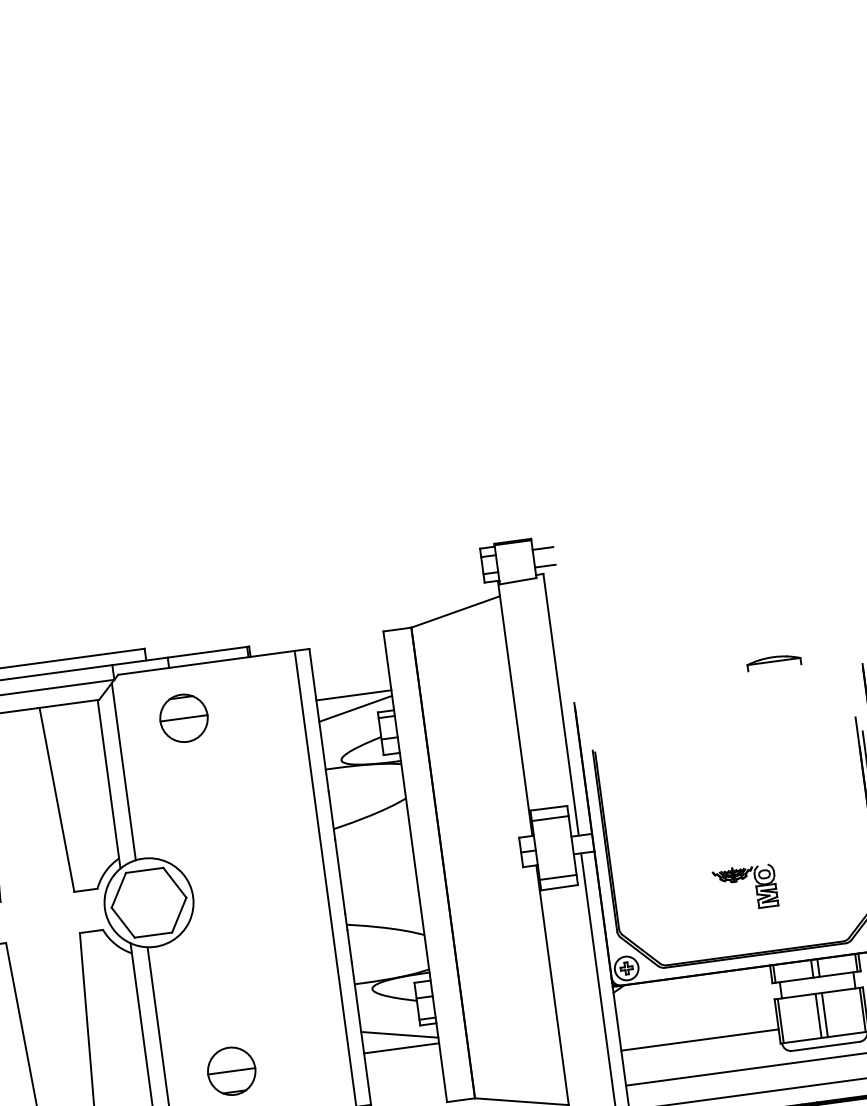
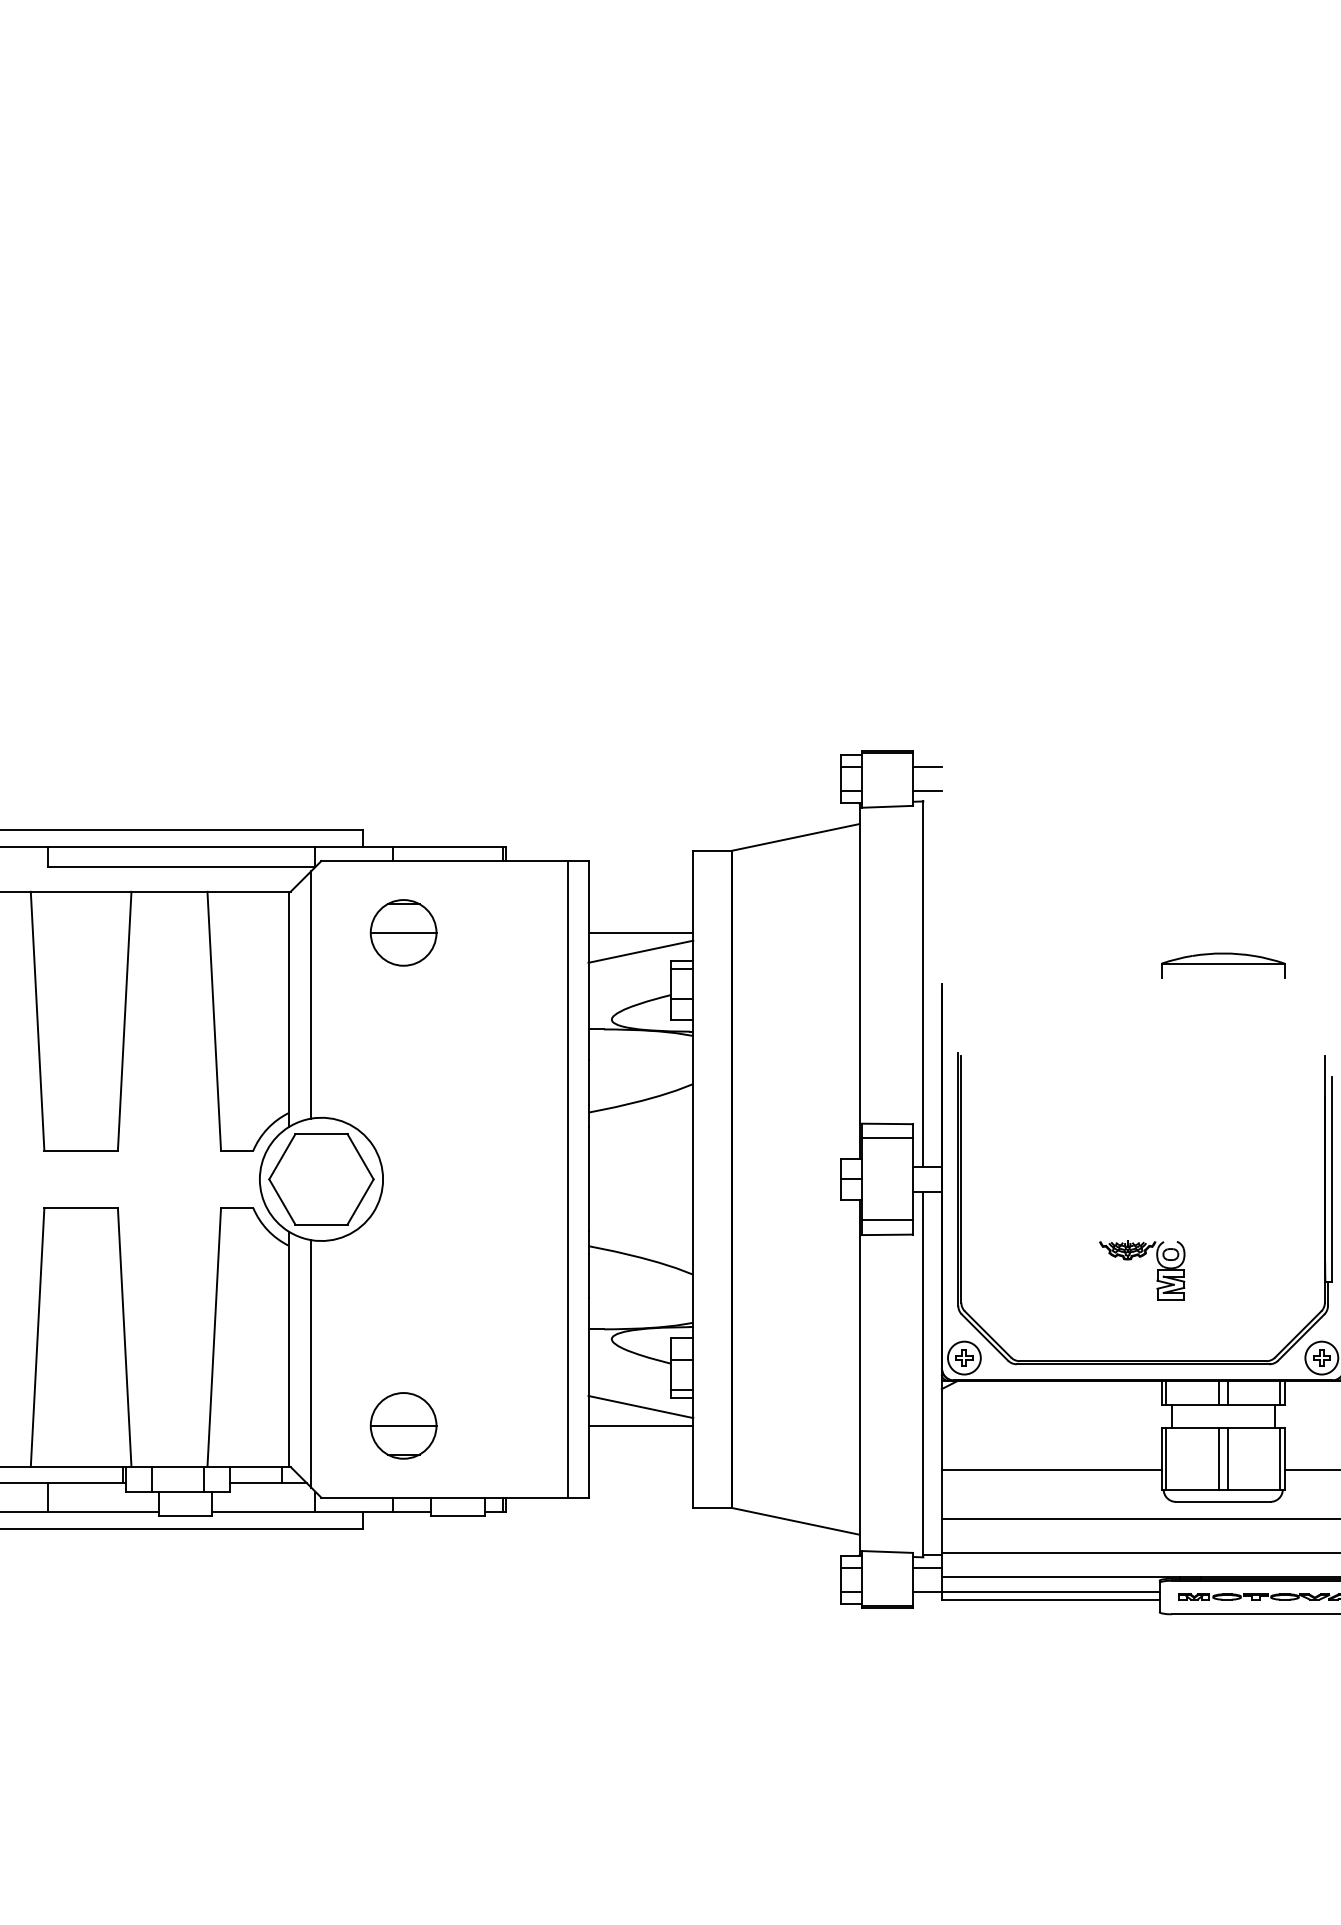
part: (774, 662) -> (1223, 965), size x1.67

